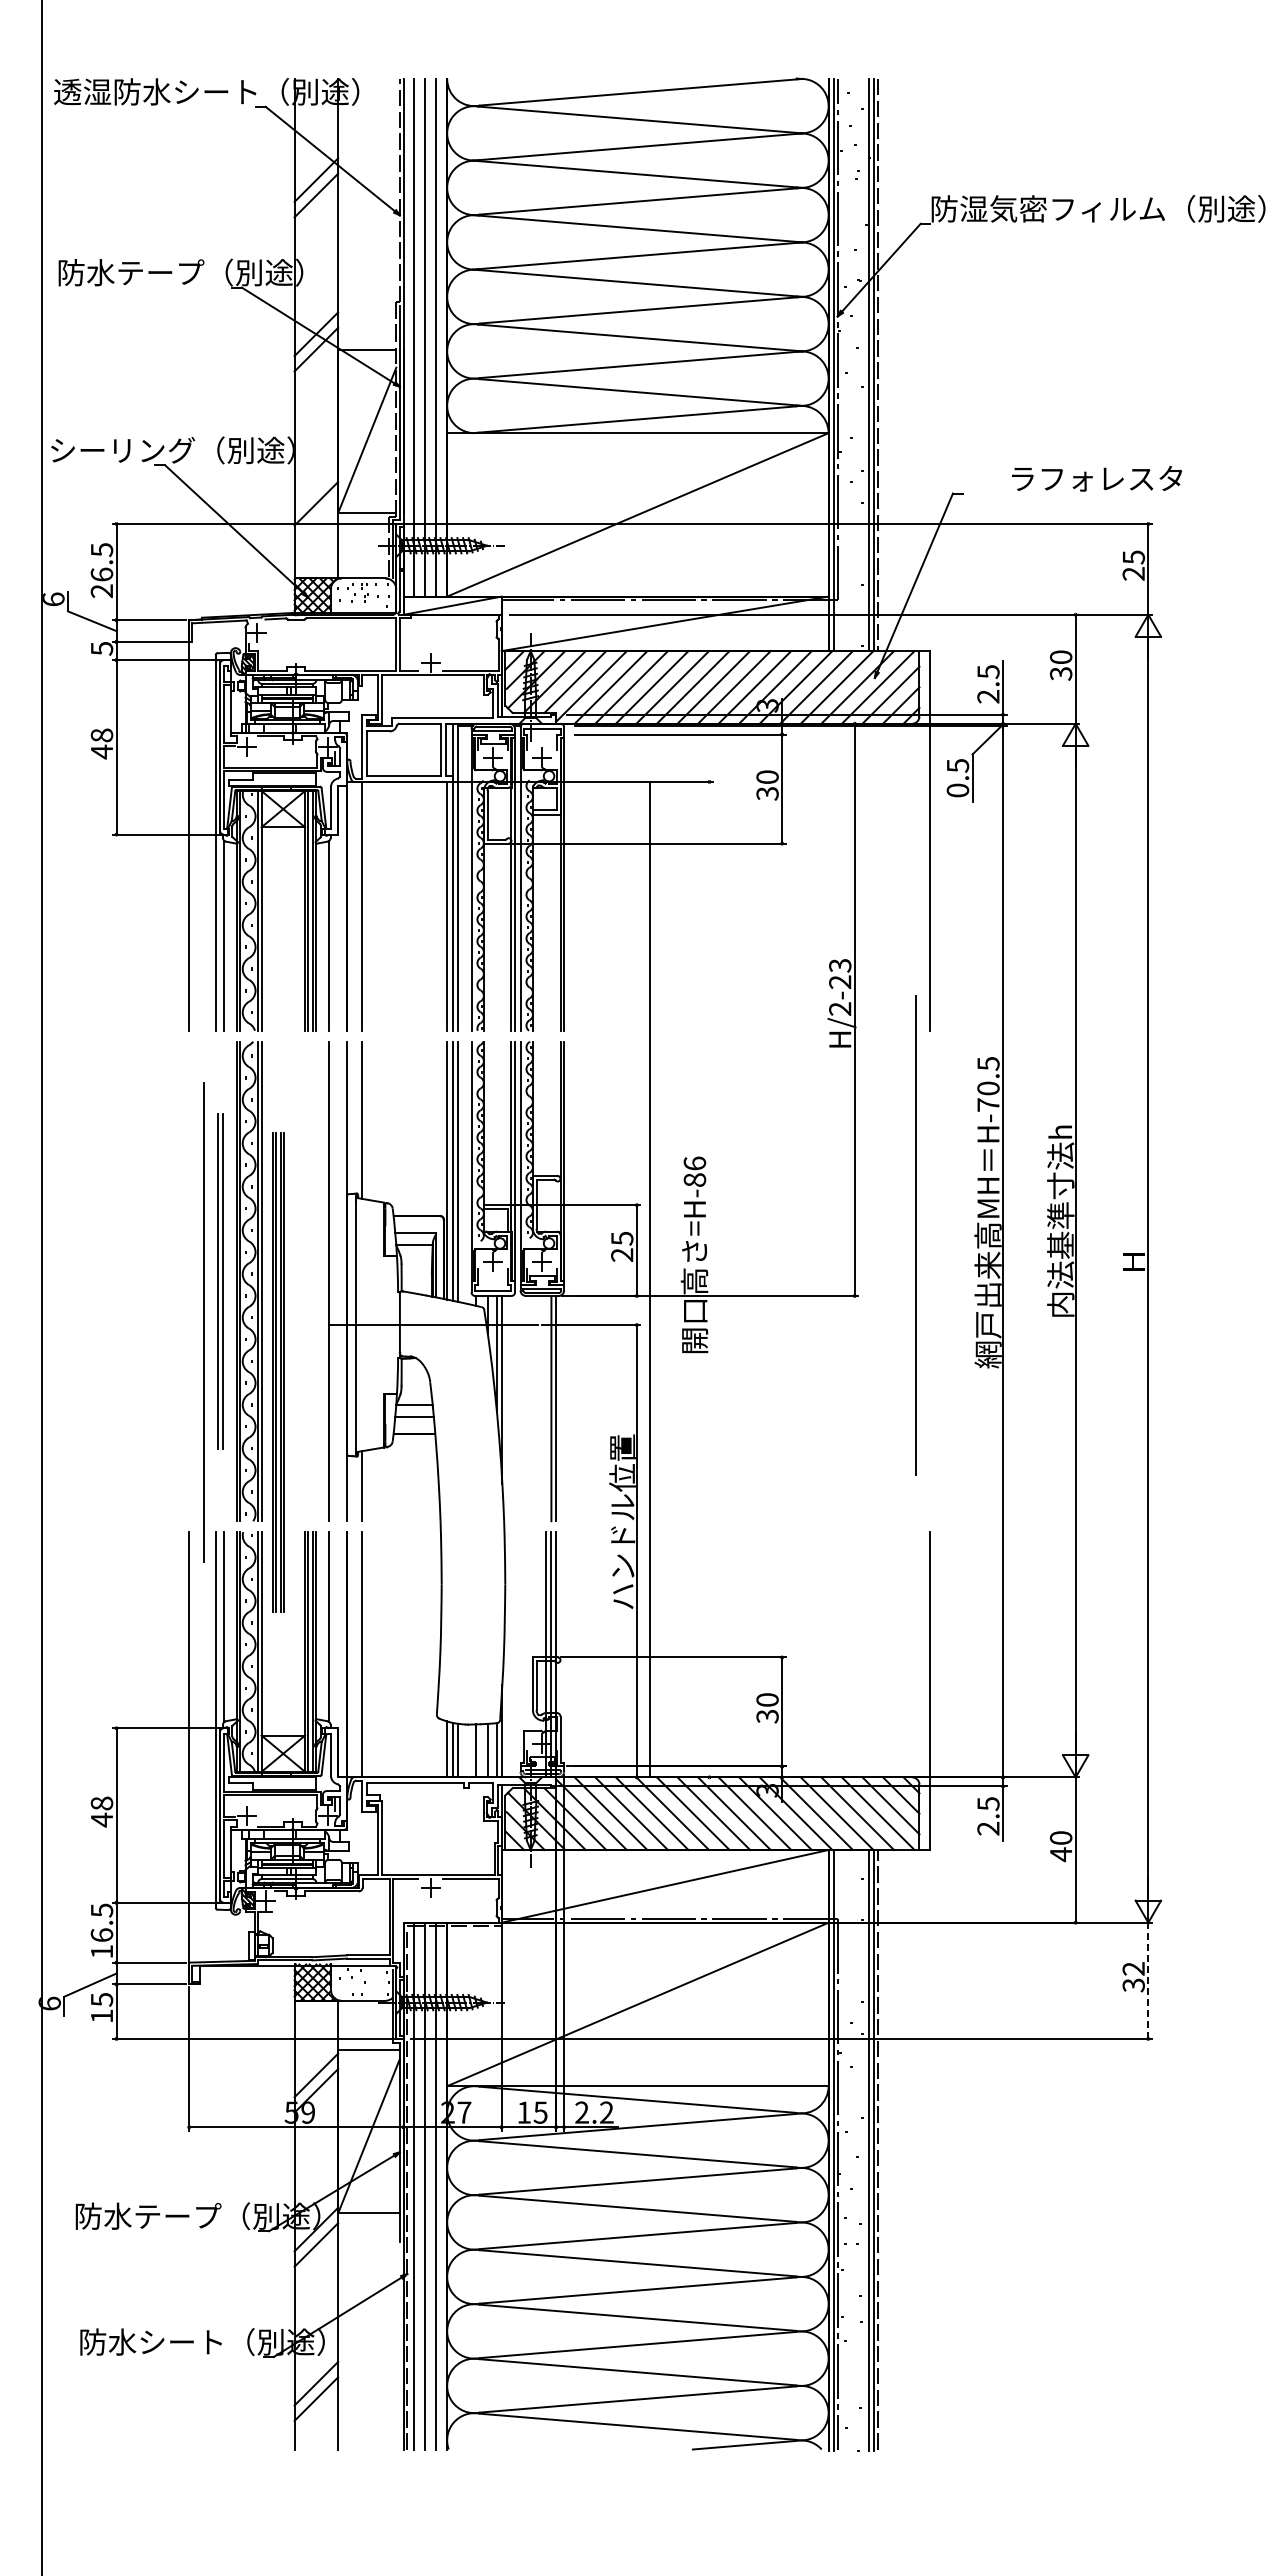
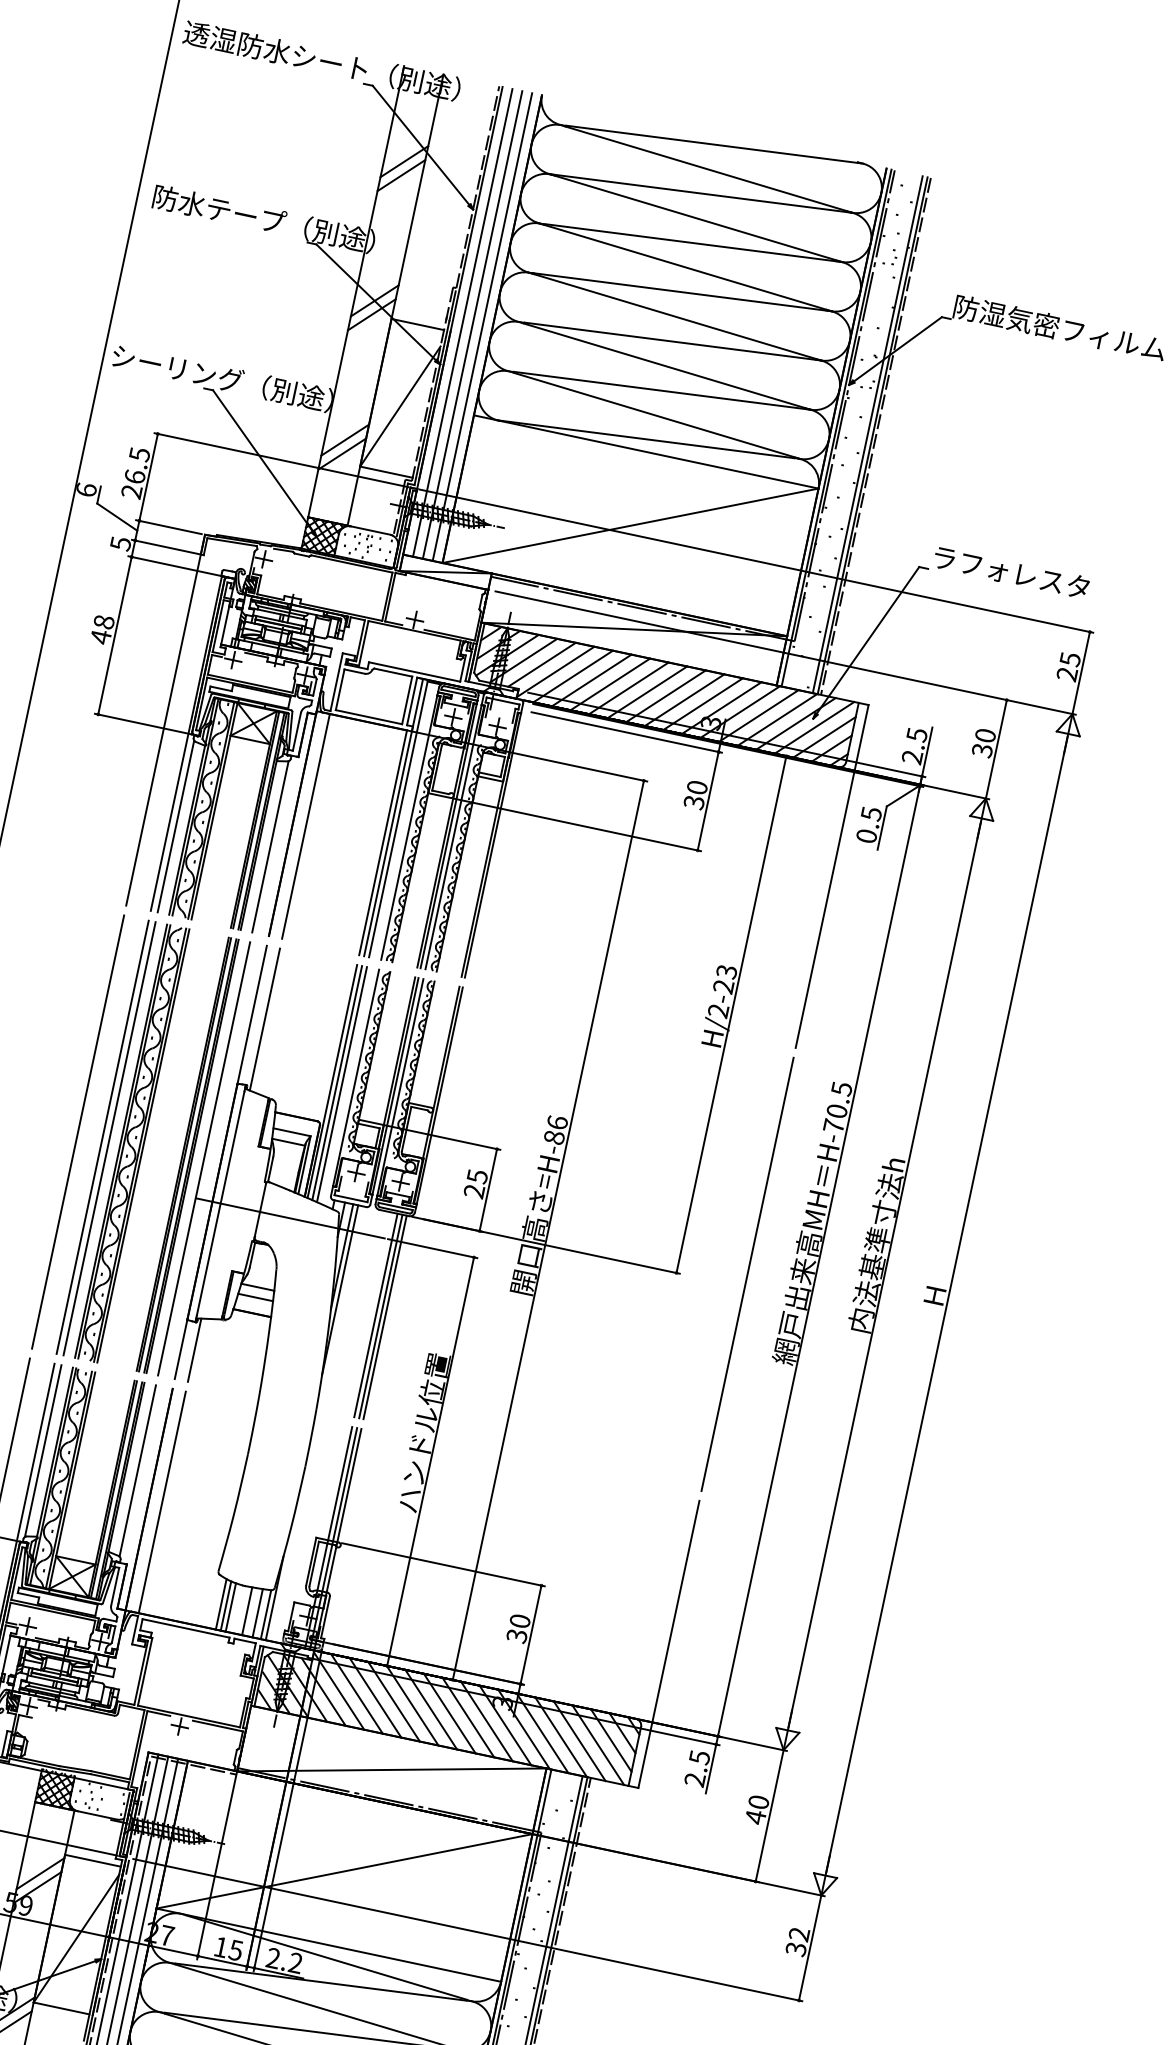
text: (1097, 478) -> (1012, 572), moved
line: (316, 488) -> (345, 440), added
line: (915, 1235) -> (746, 1274), moved
line: (650, 1279) -> (548, 1230), moved
part: (219, 1281) -> (105, 1137), size x1.43
line: (203, 1322) -> (77, 1132), moved
part: (278, 1372) -> (187, 1155), moved
line: (545, 1408) -> (375, 1315), added
line: (1148, 1980) -> (810, 1947), dashed -> solid

